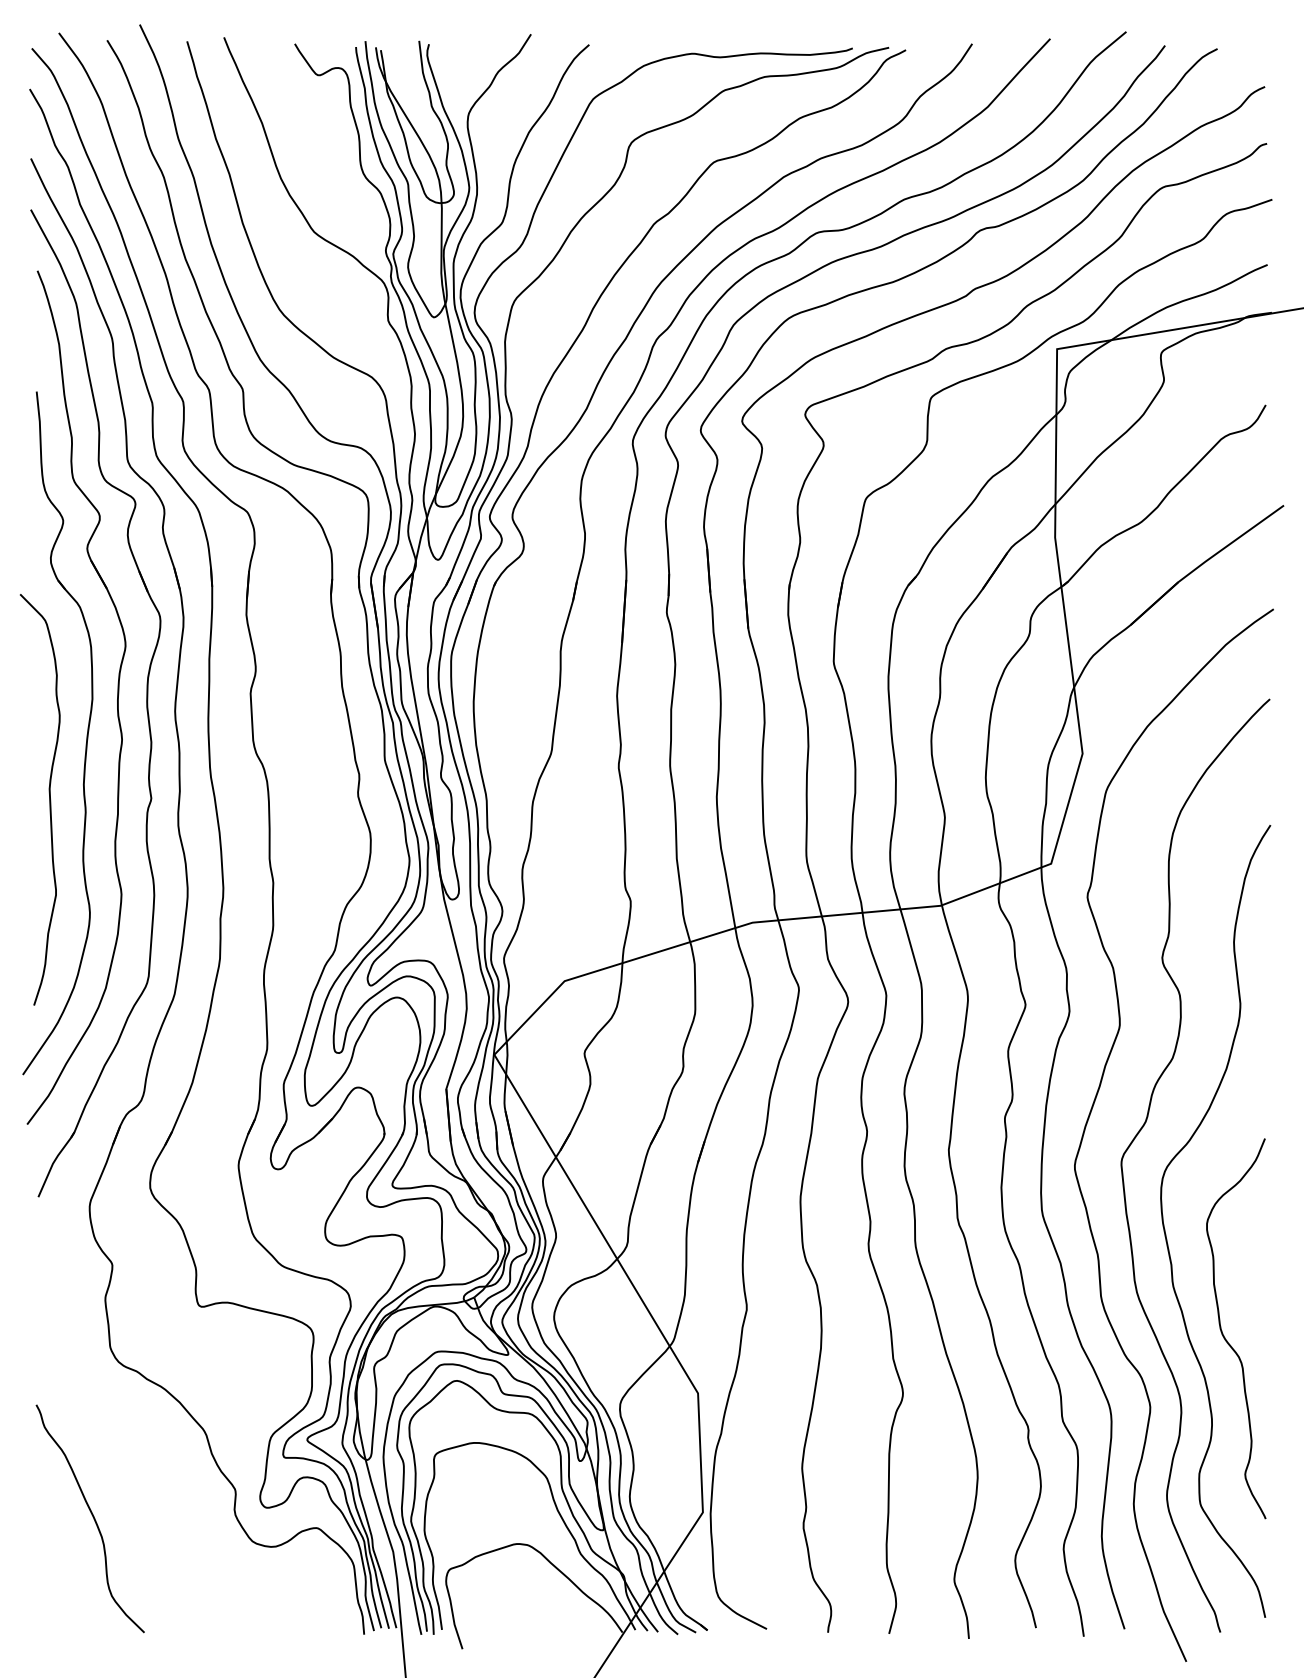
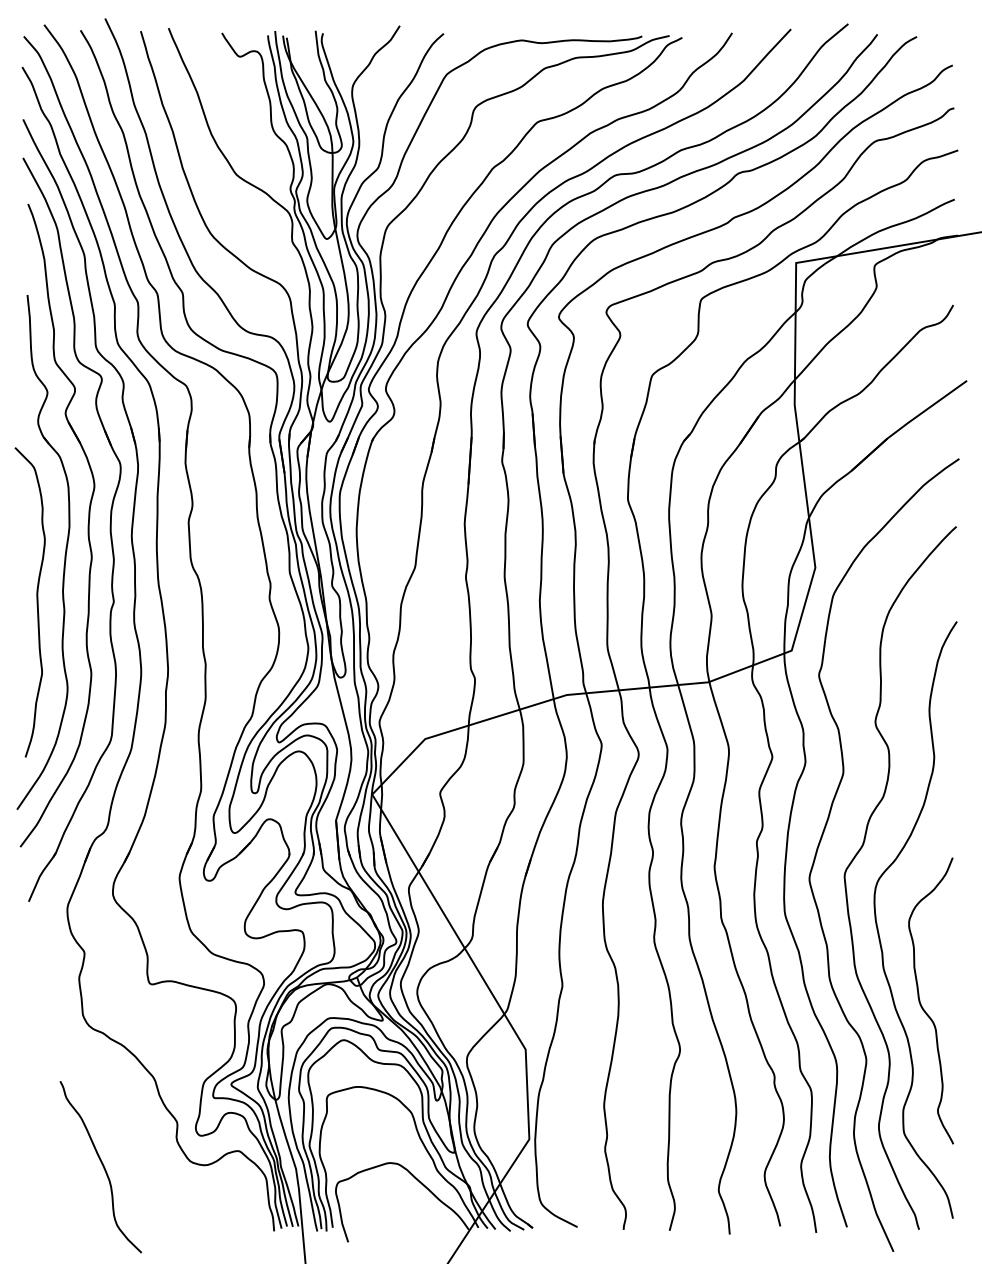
curve: (92, 1518) -> (102, 1166), moved

